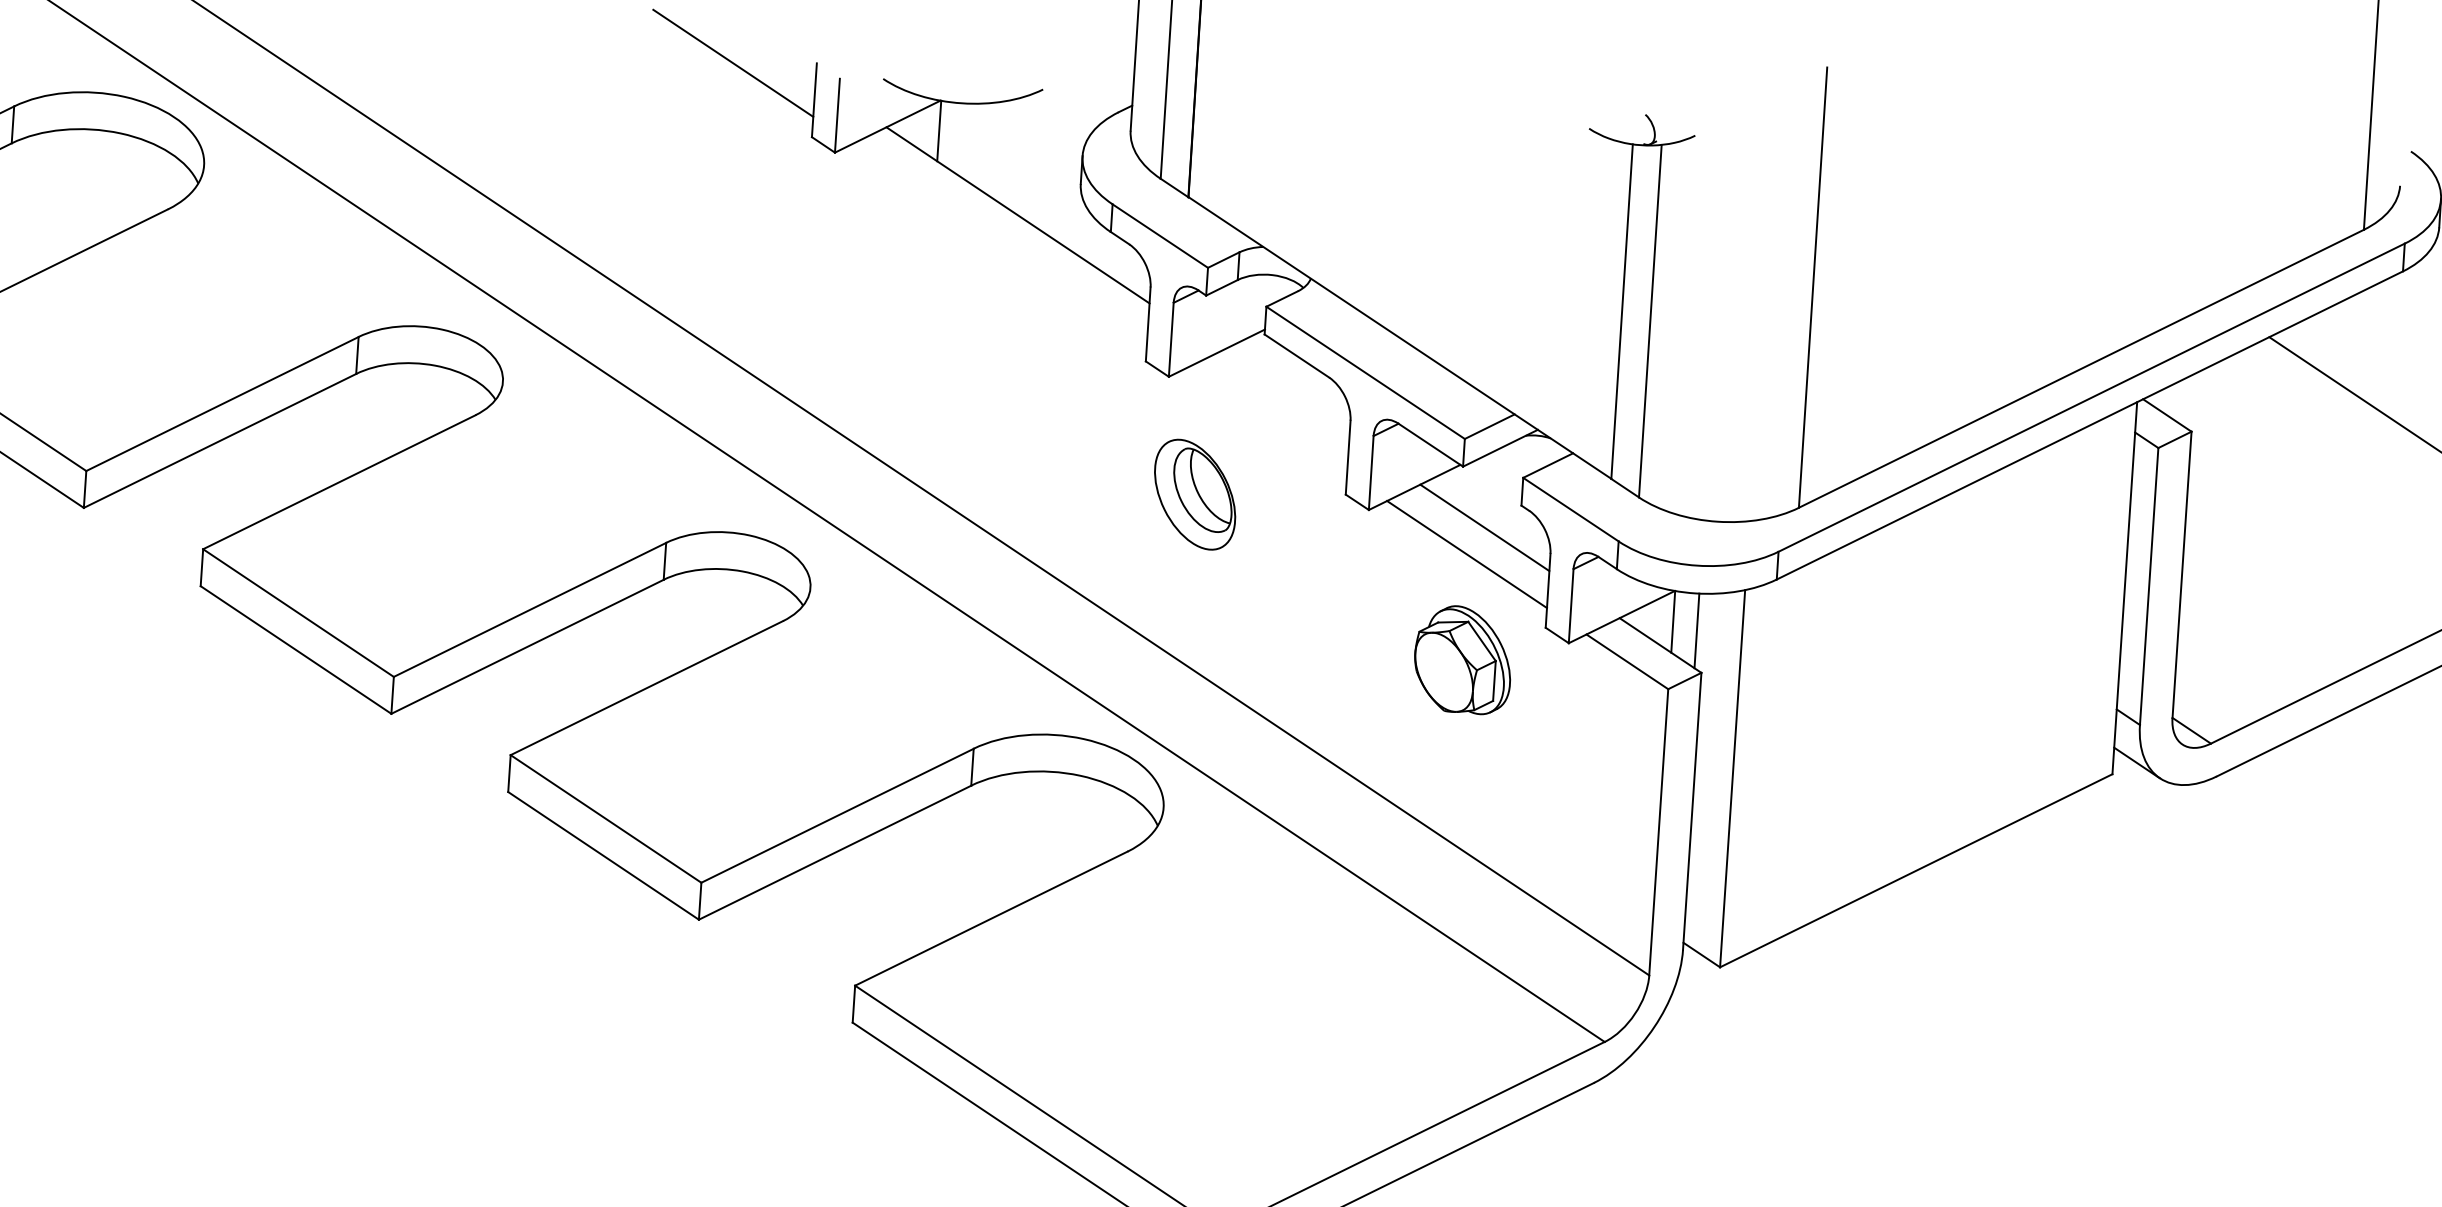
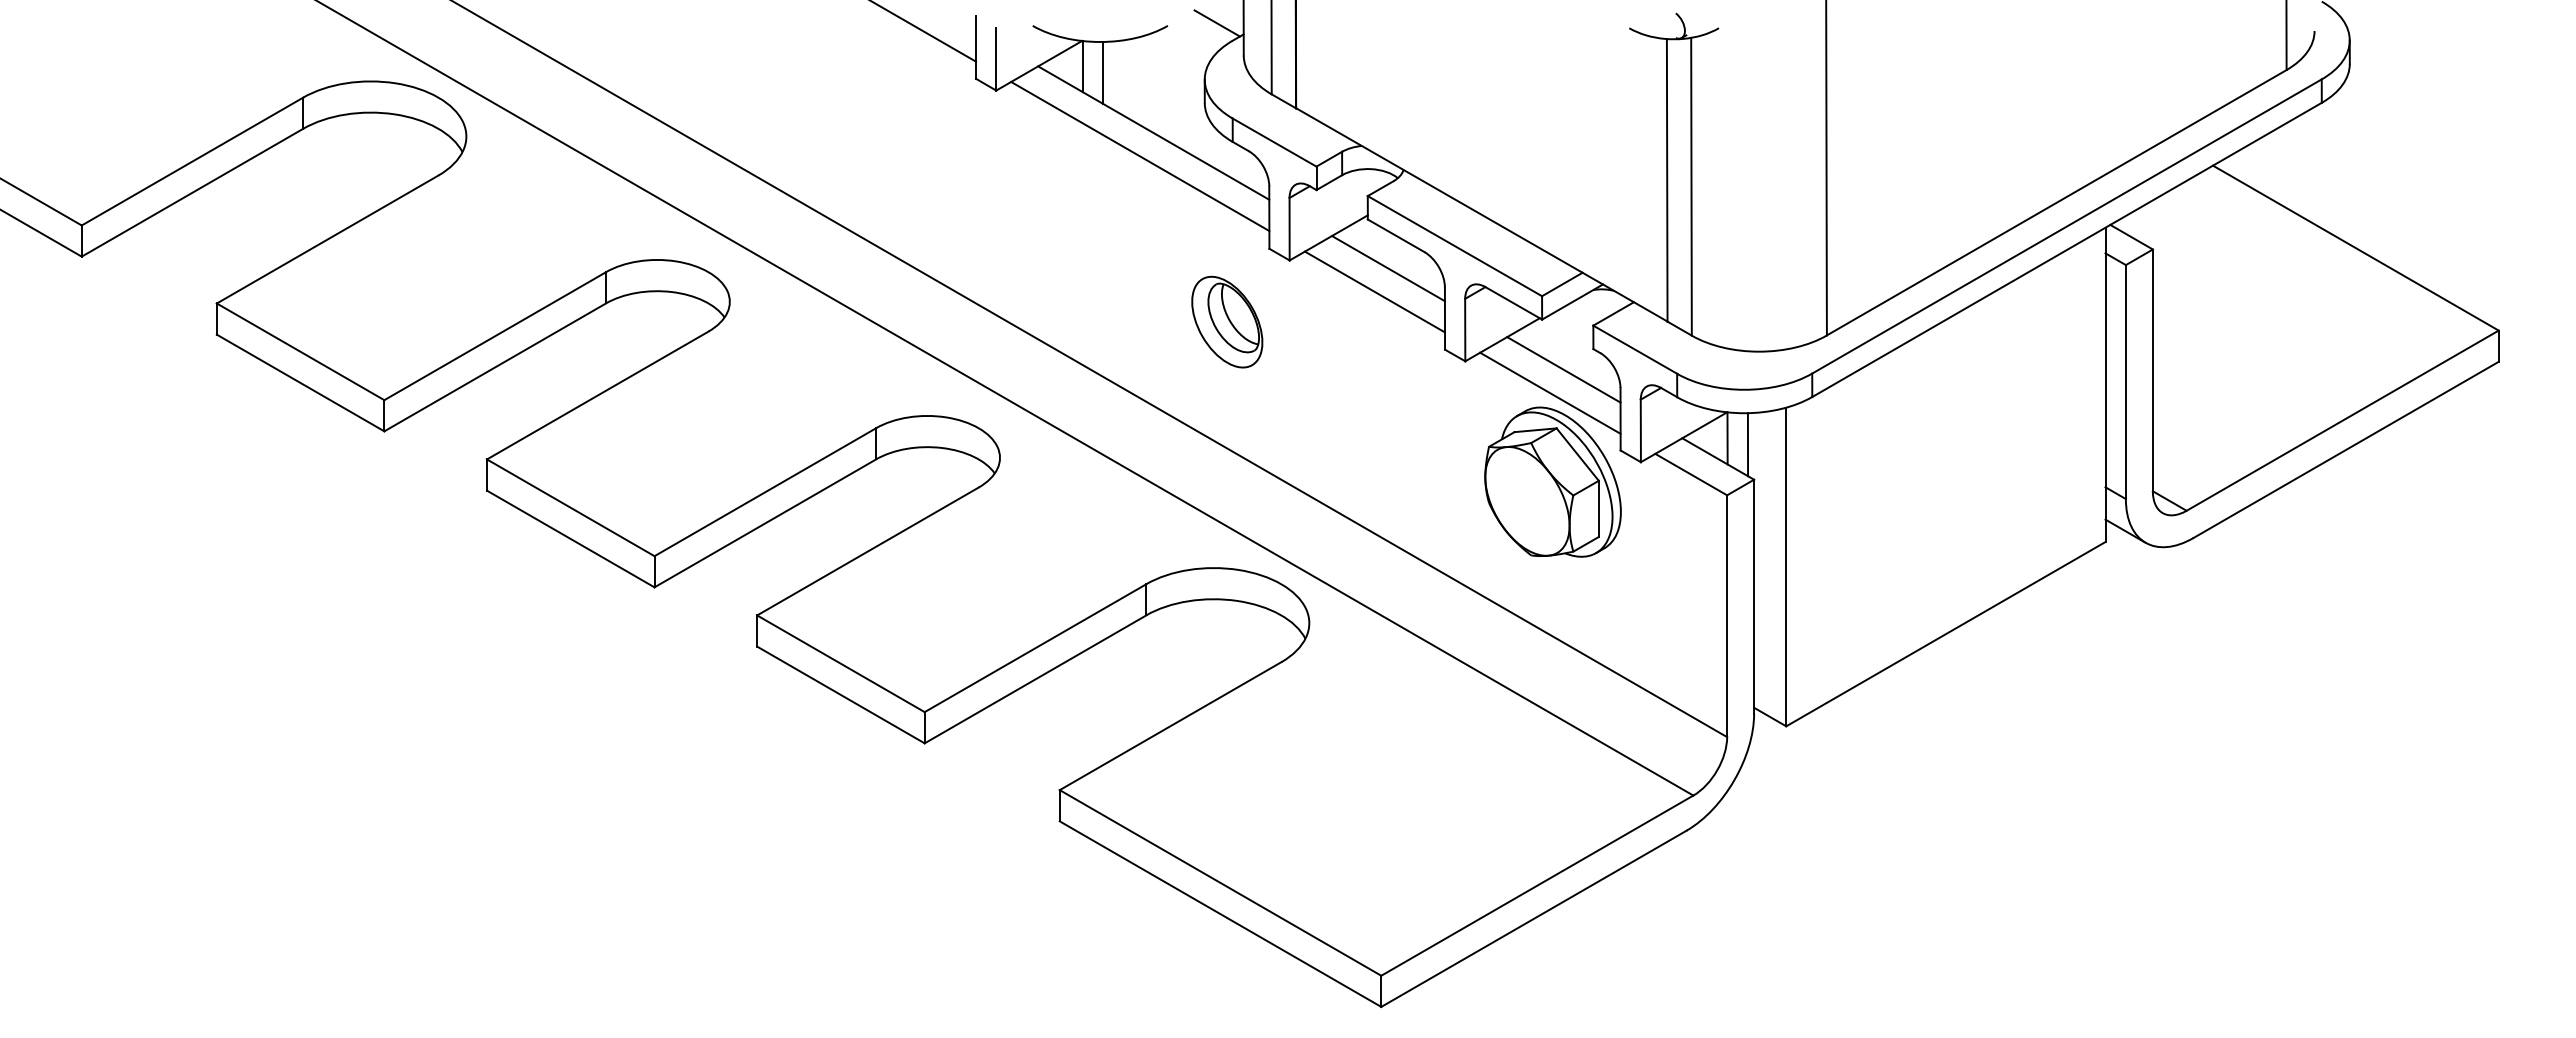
line: (1100, 90) -> (1216, 23), added
line: (963, 139) -> (1103, 72), added
line: (1000, 242) -> (1140, 156), added
line: (1285, 394) -> (1388, 268), added
line: (1266, 420) -> (1374, 291), added
part: (1195, 493) -> (1227, 321), moved
part: (1462, 659) -> (1552, 481), size x1.67

